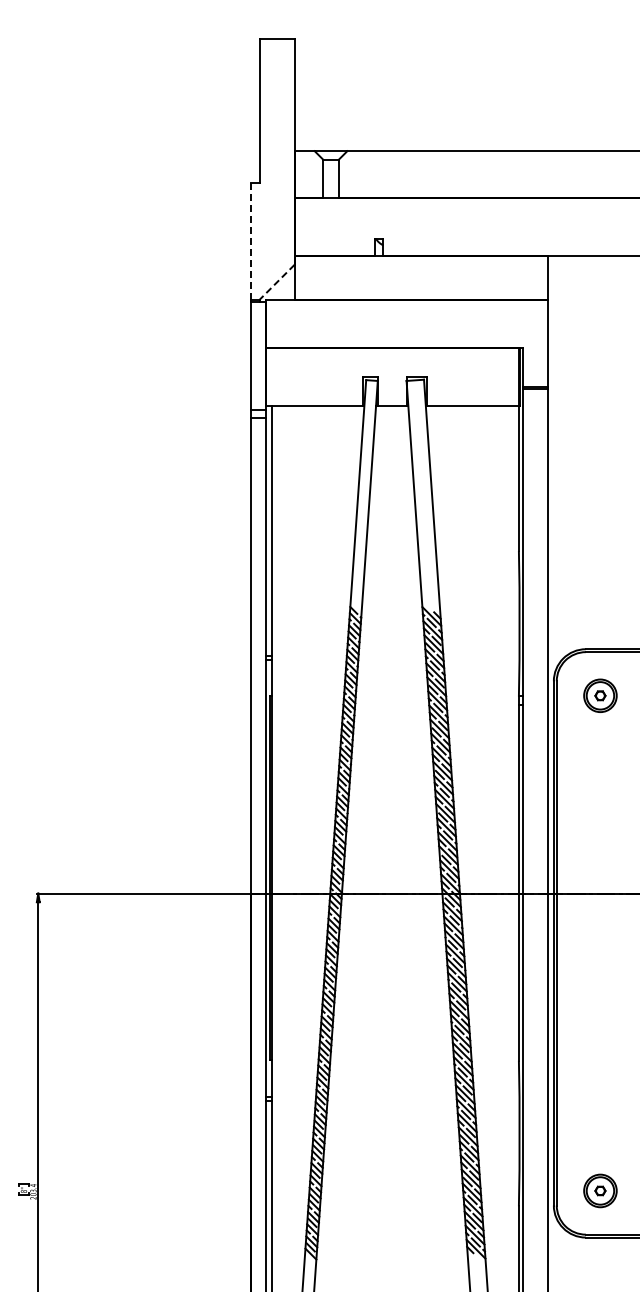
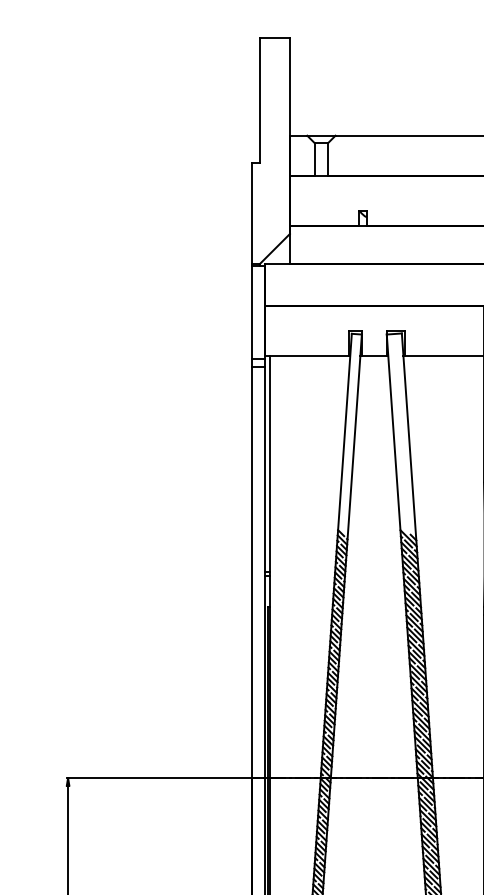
line: (250, 240) -> (251, 213), dashed -> solid
line: (277, 282) -> (275, 249), dashed -> solid

